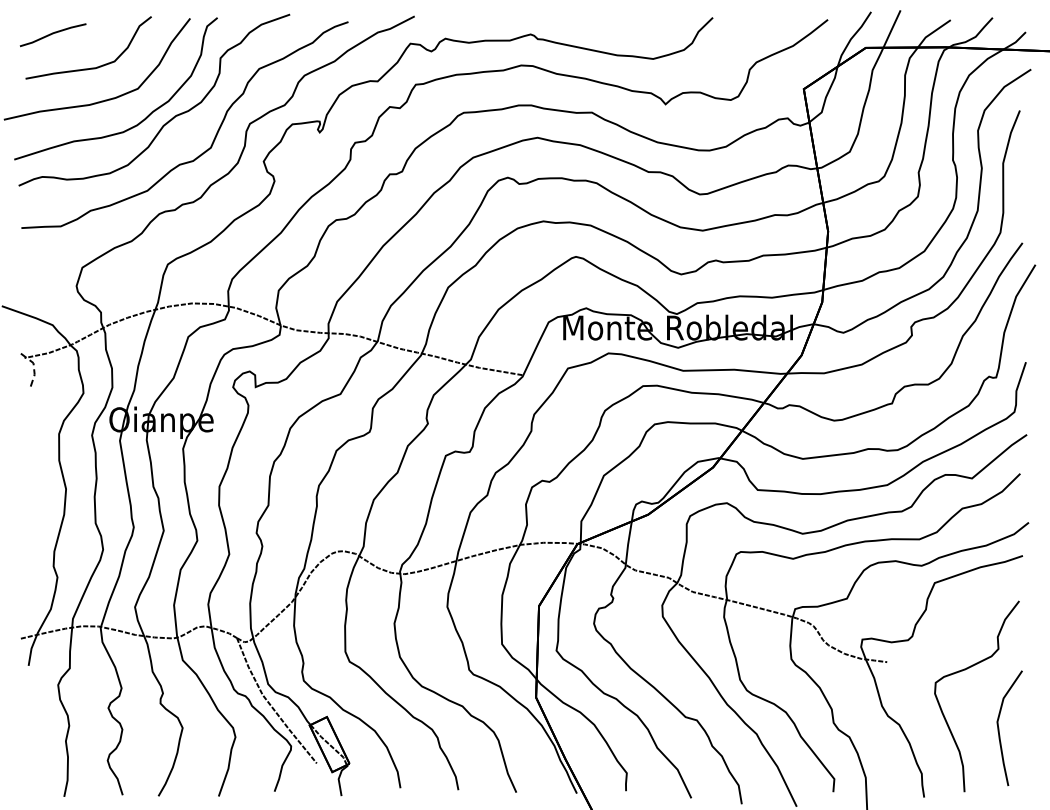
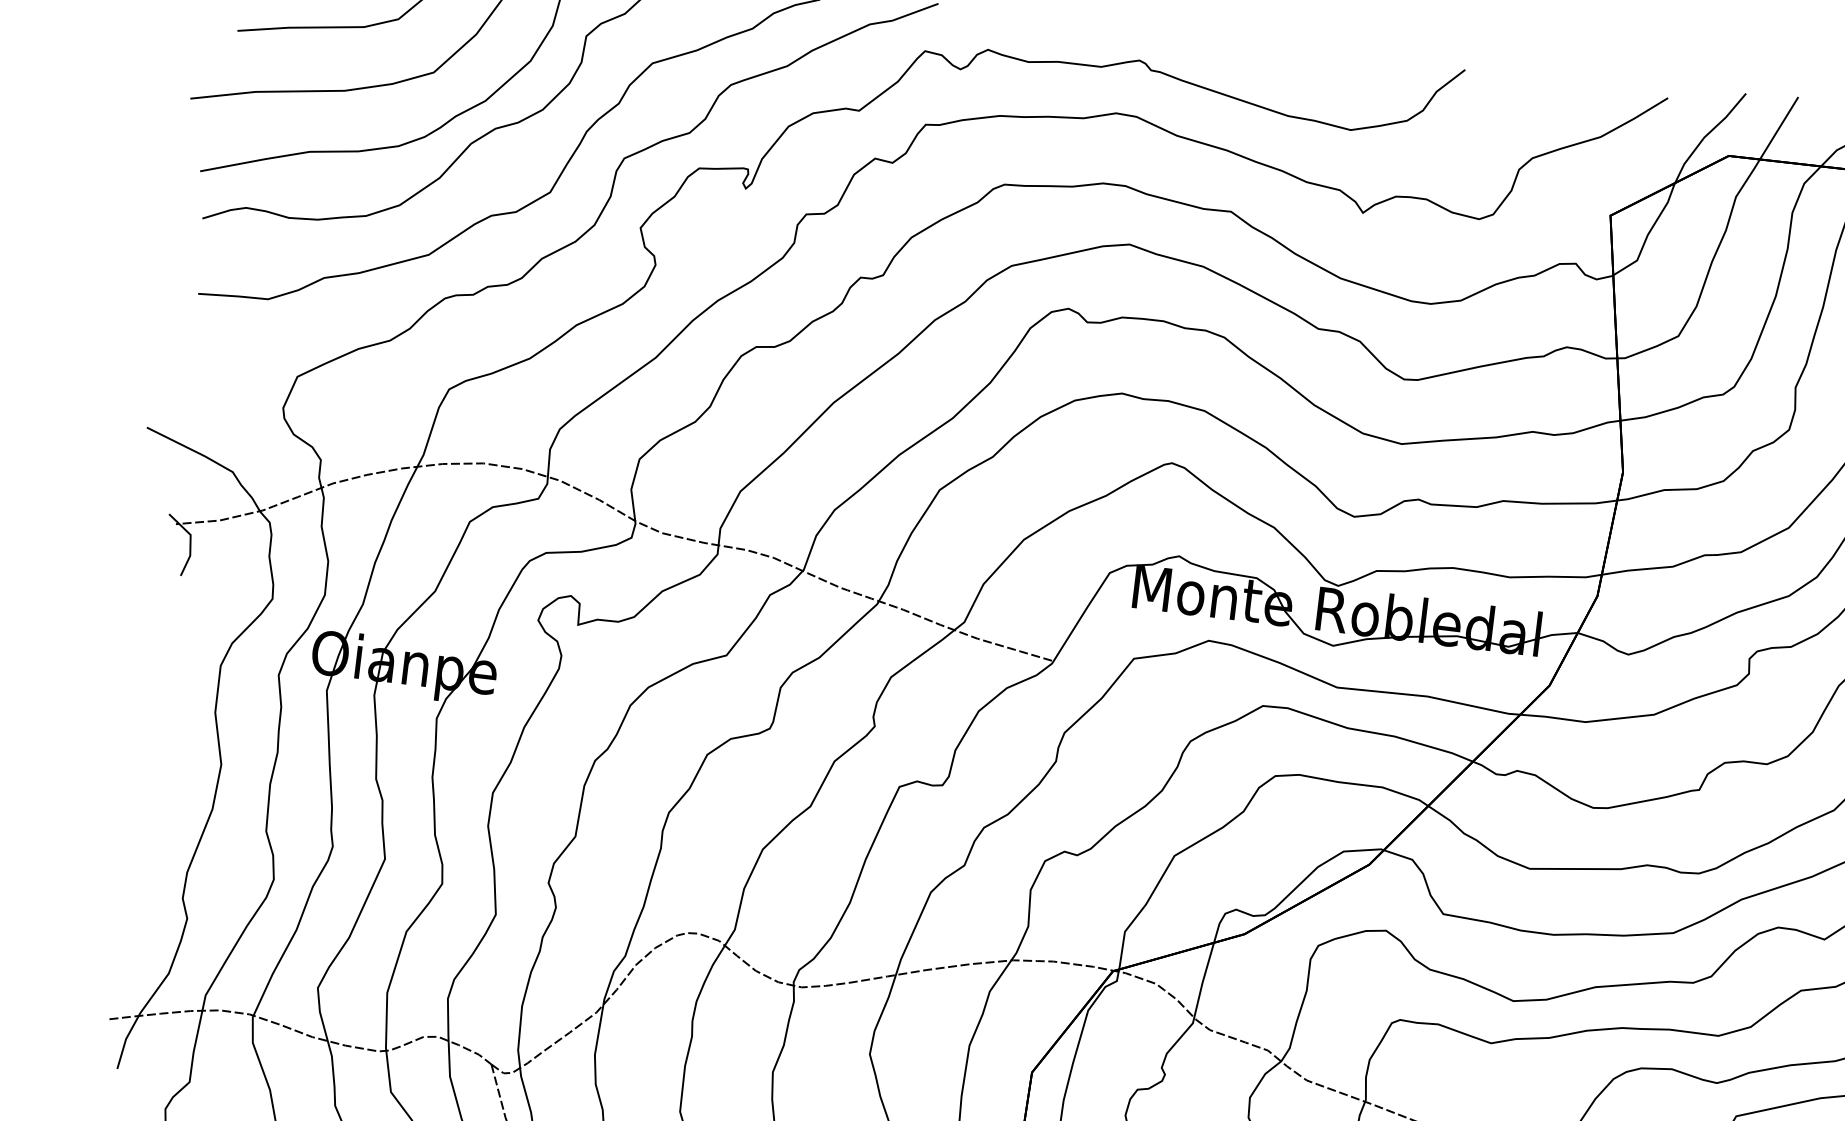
line: (33, 367) -> (189, 542), dashed -> solid

